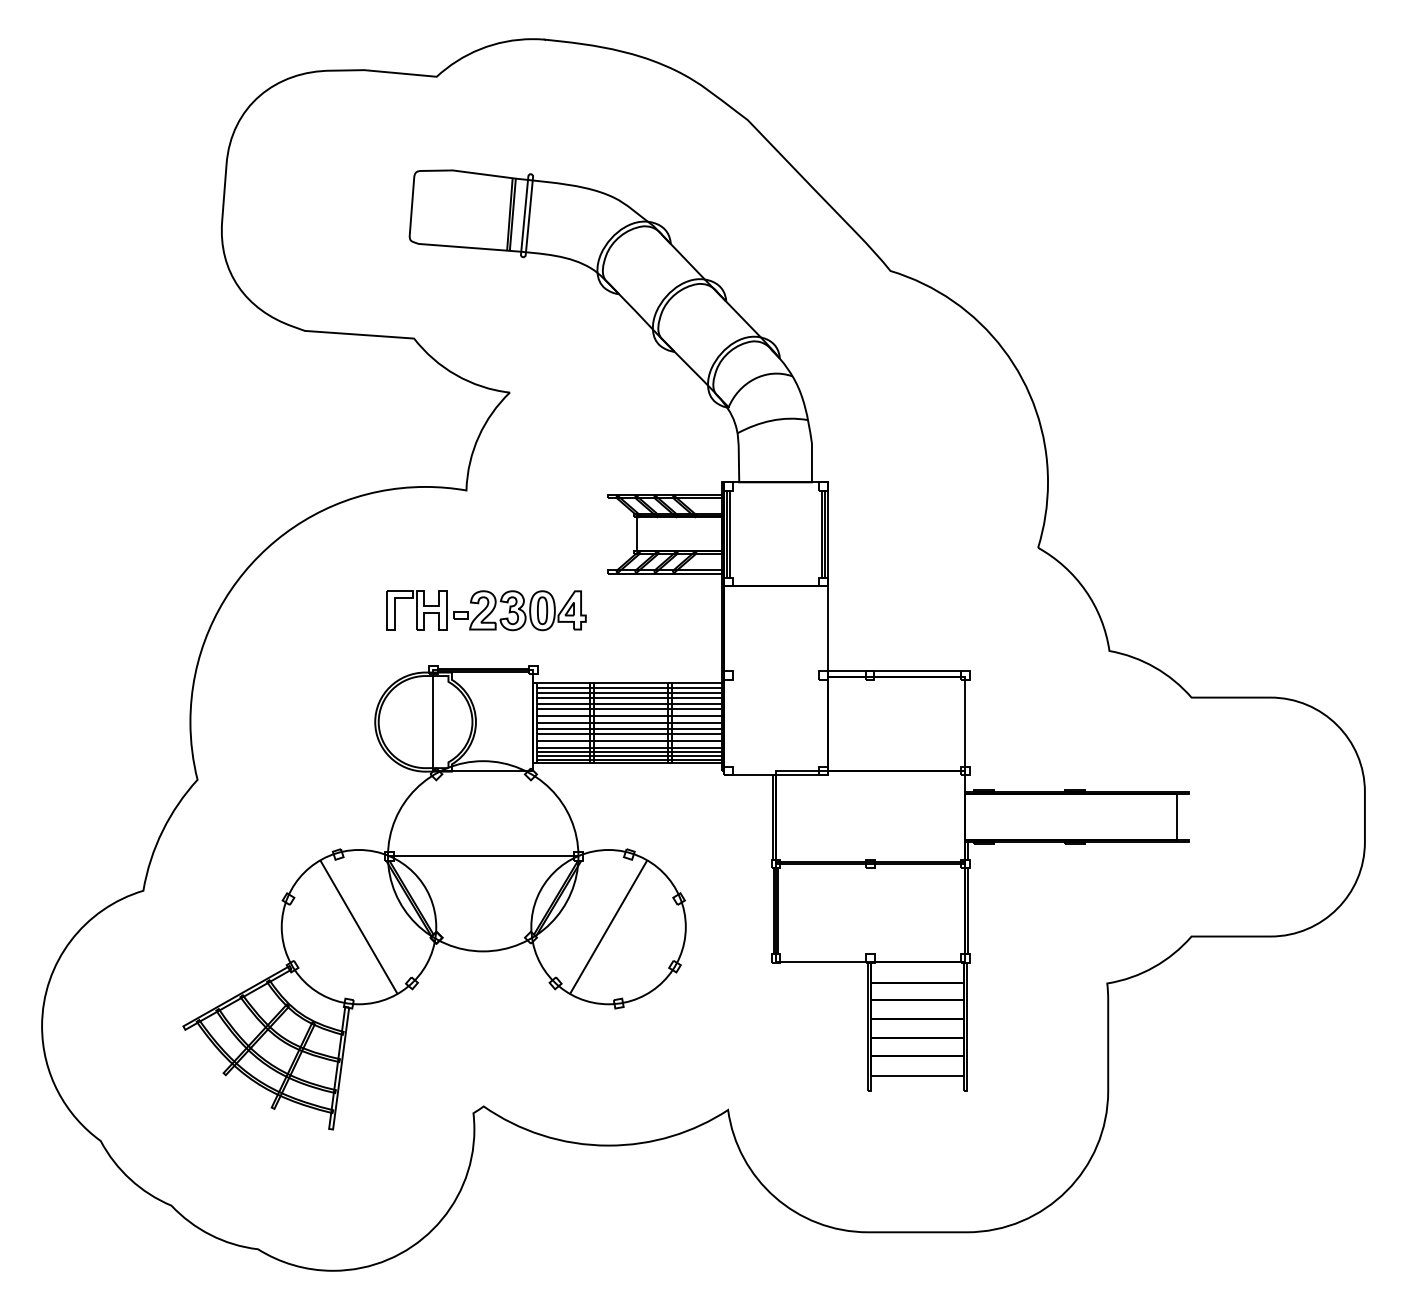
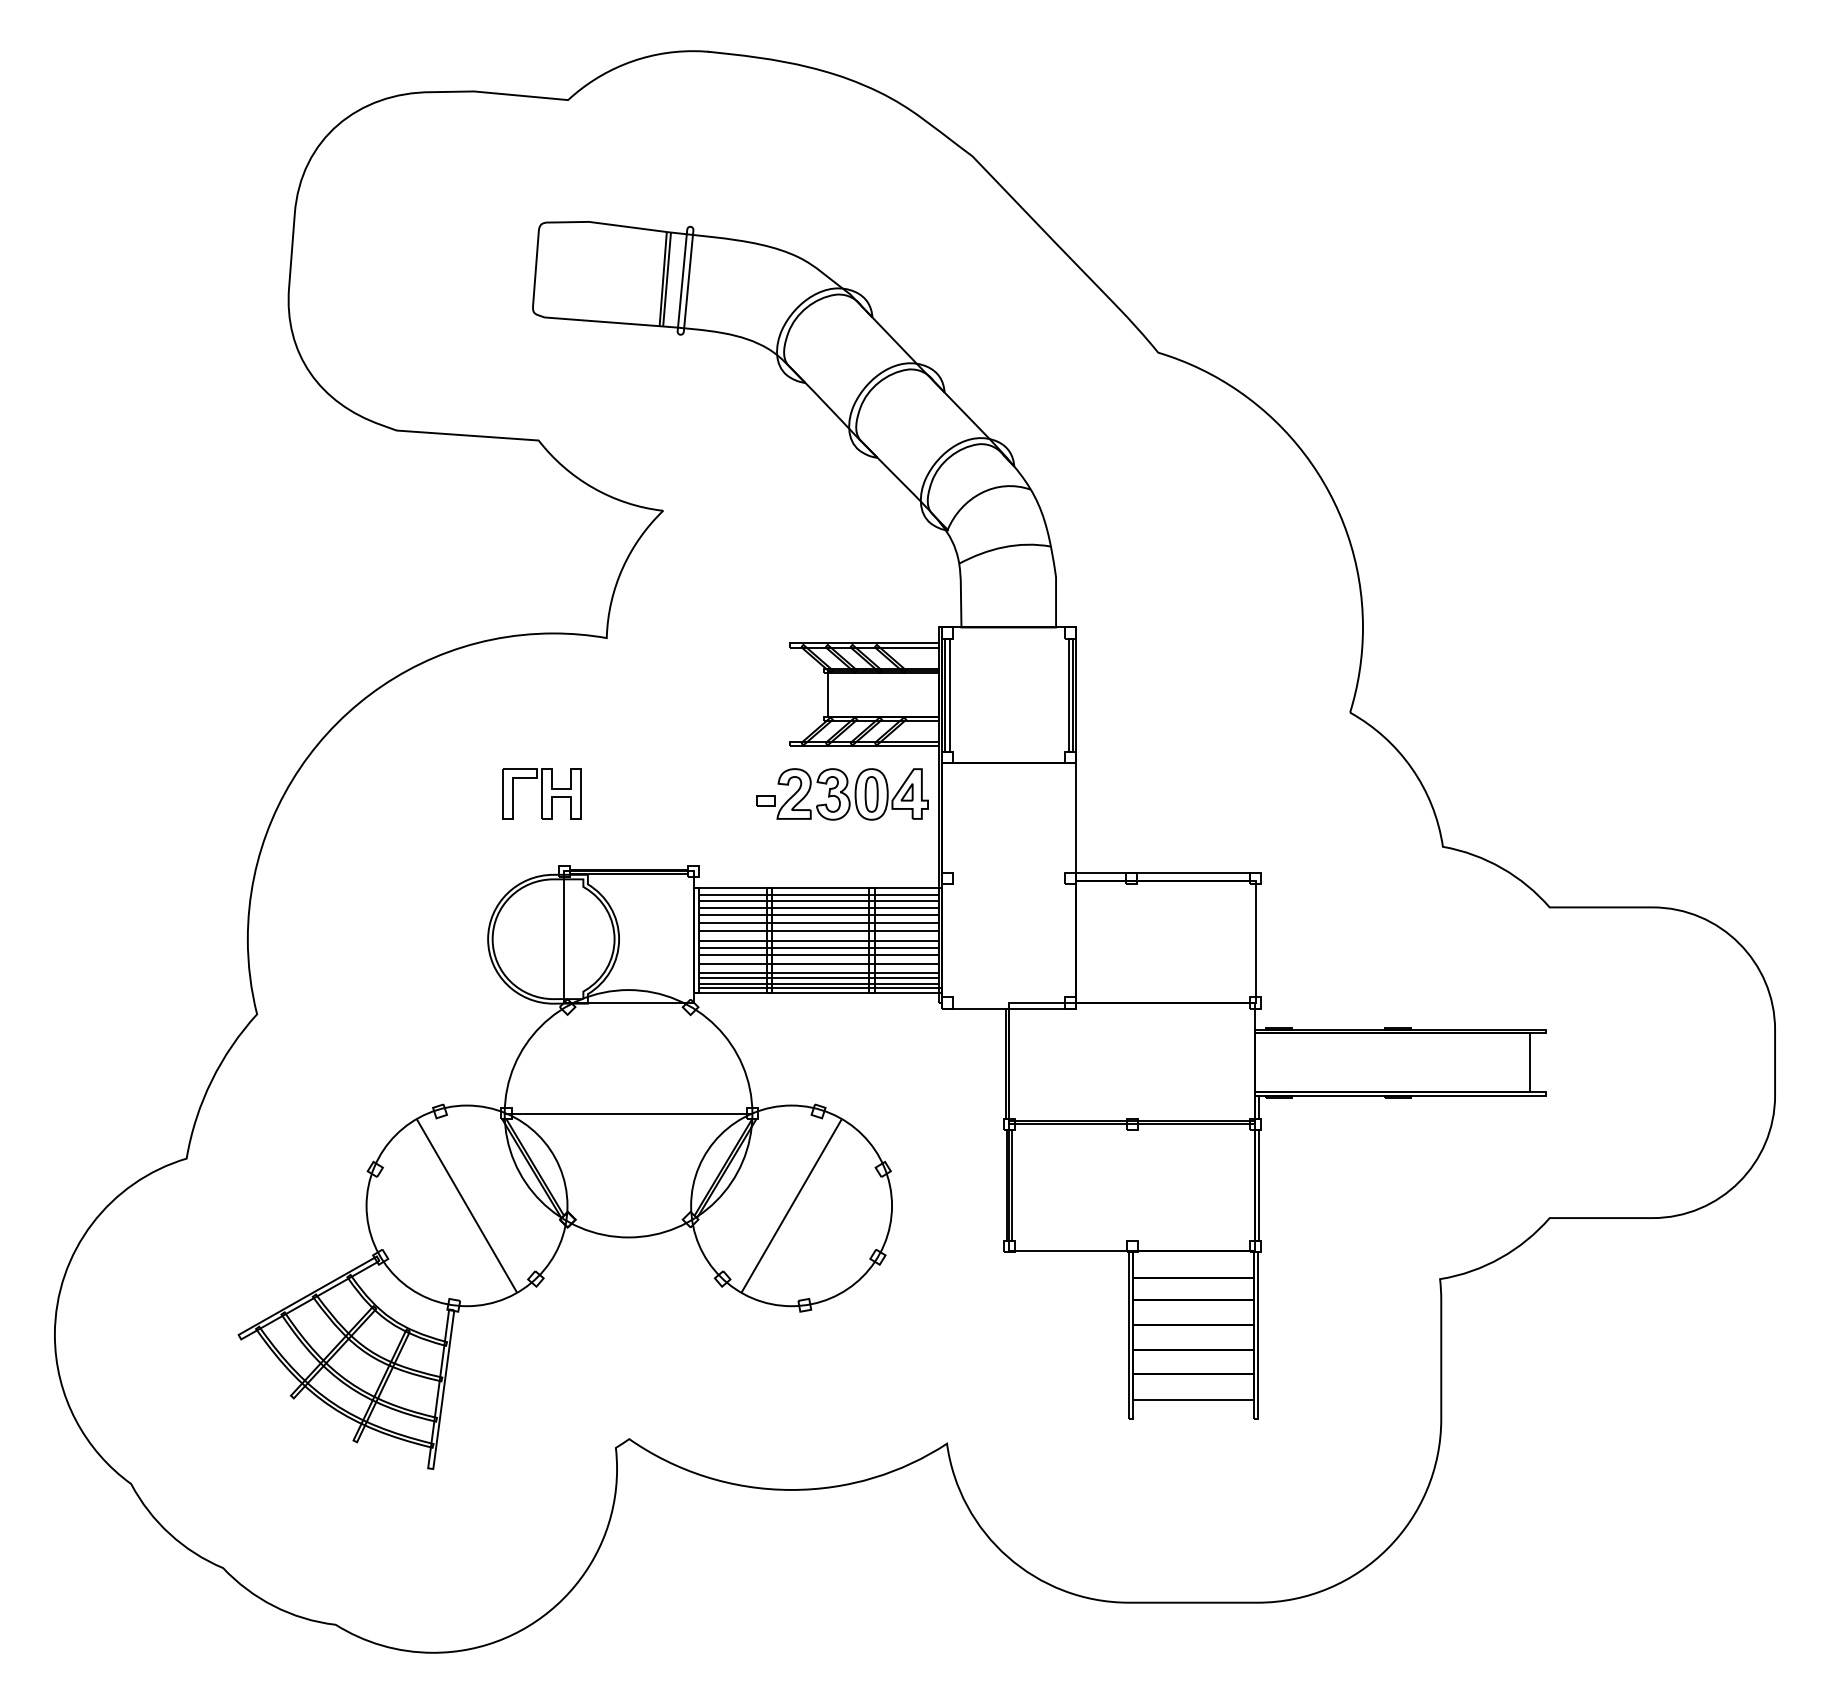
part: (520, 610) -> (842, 794), moved

